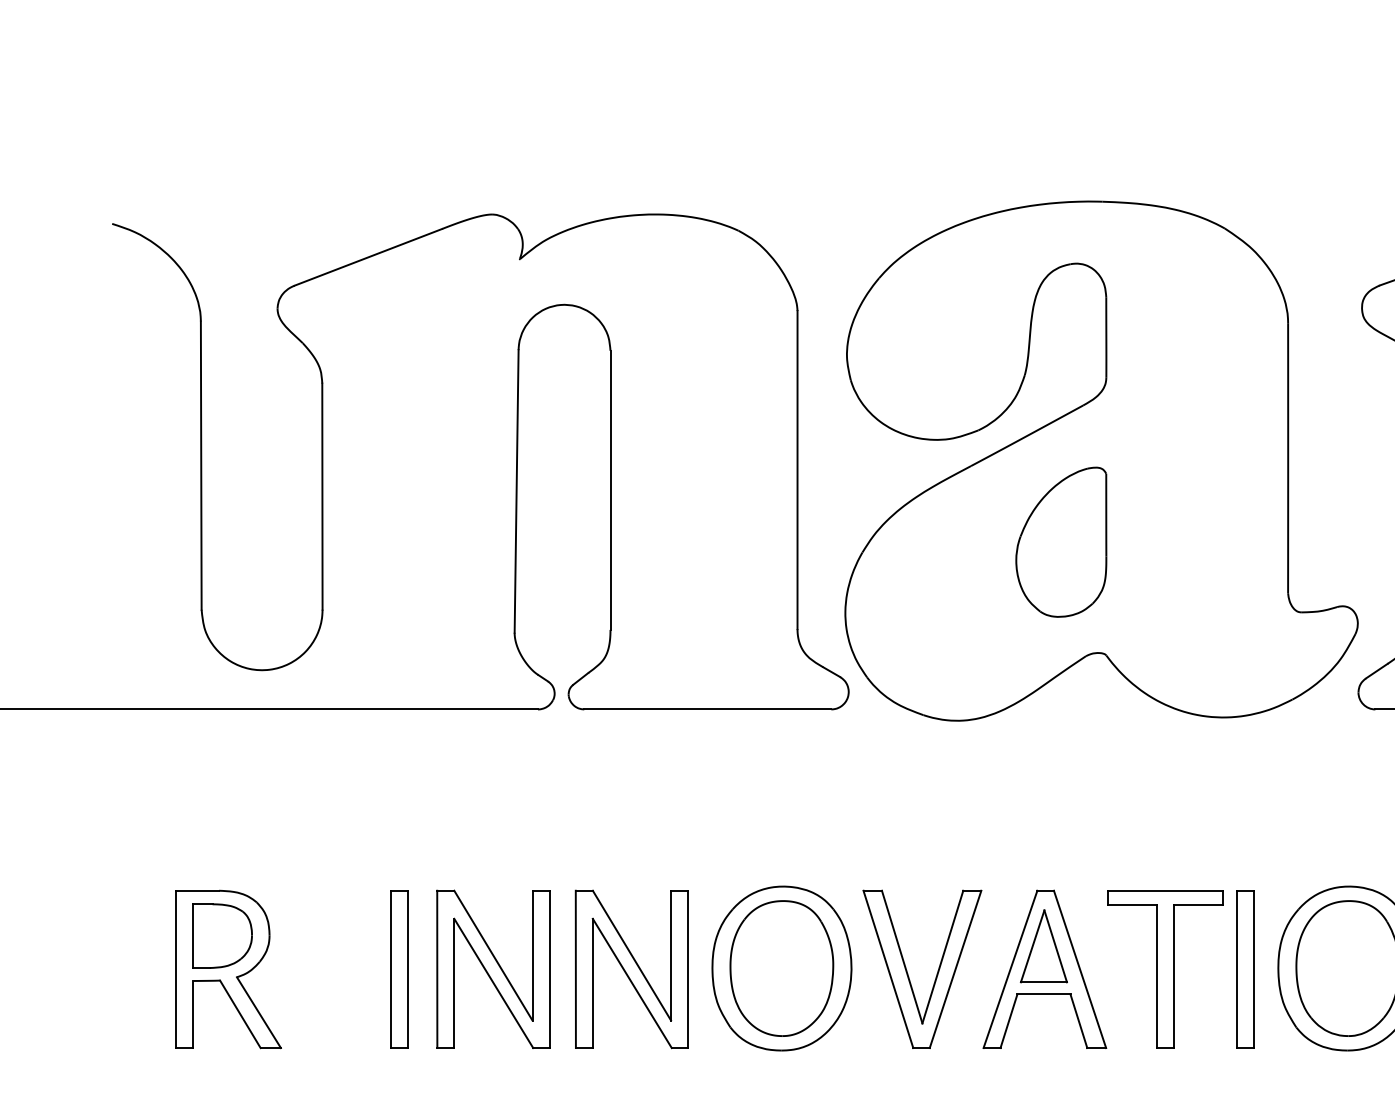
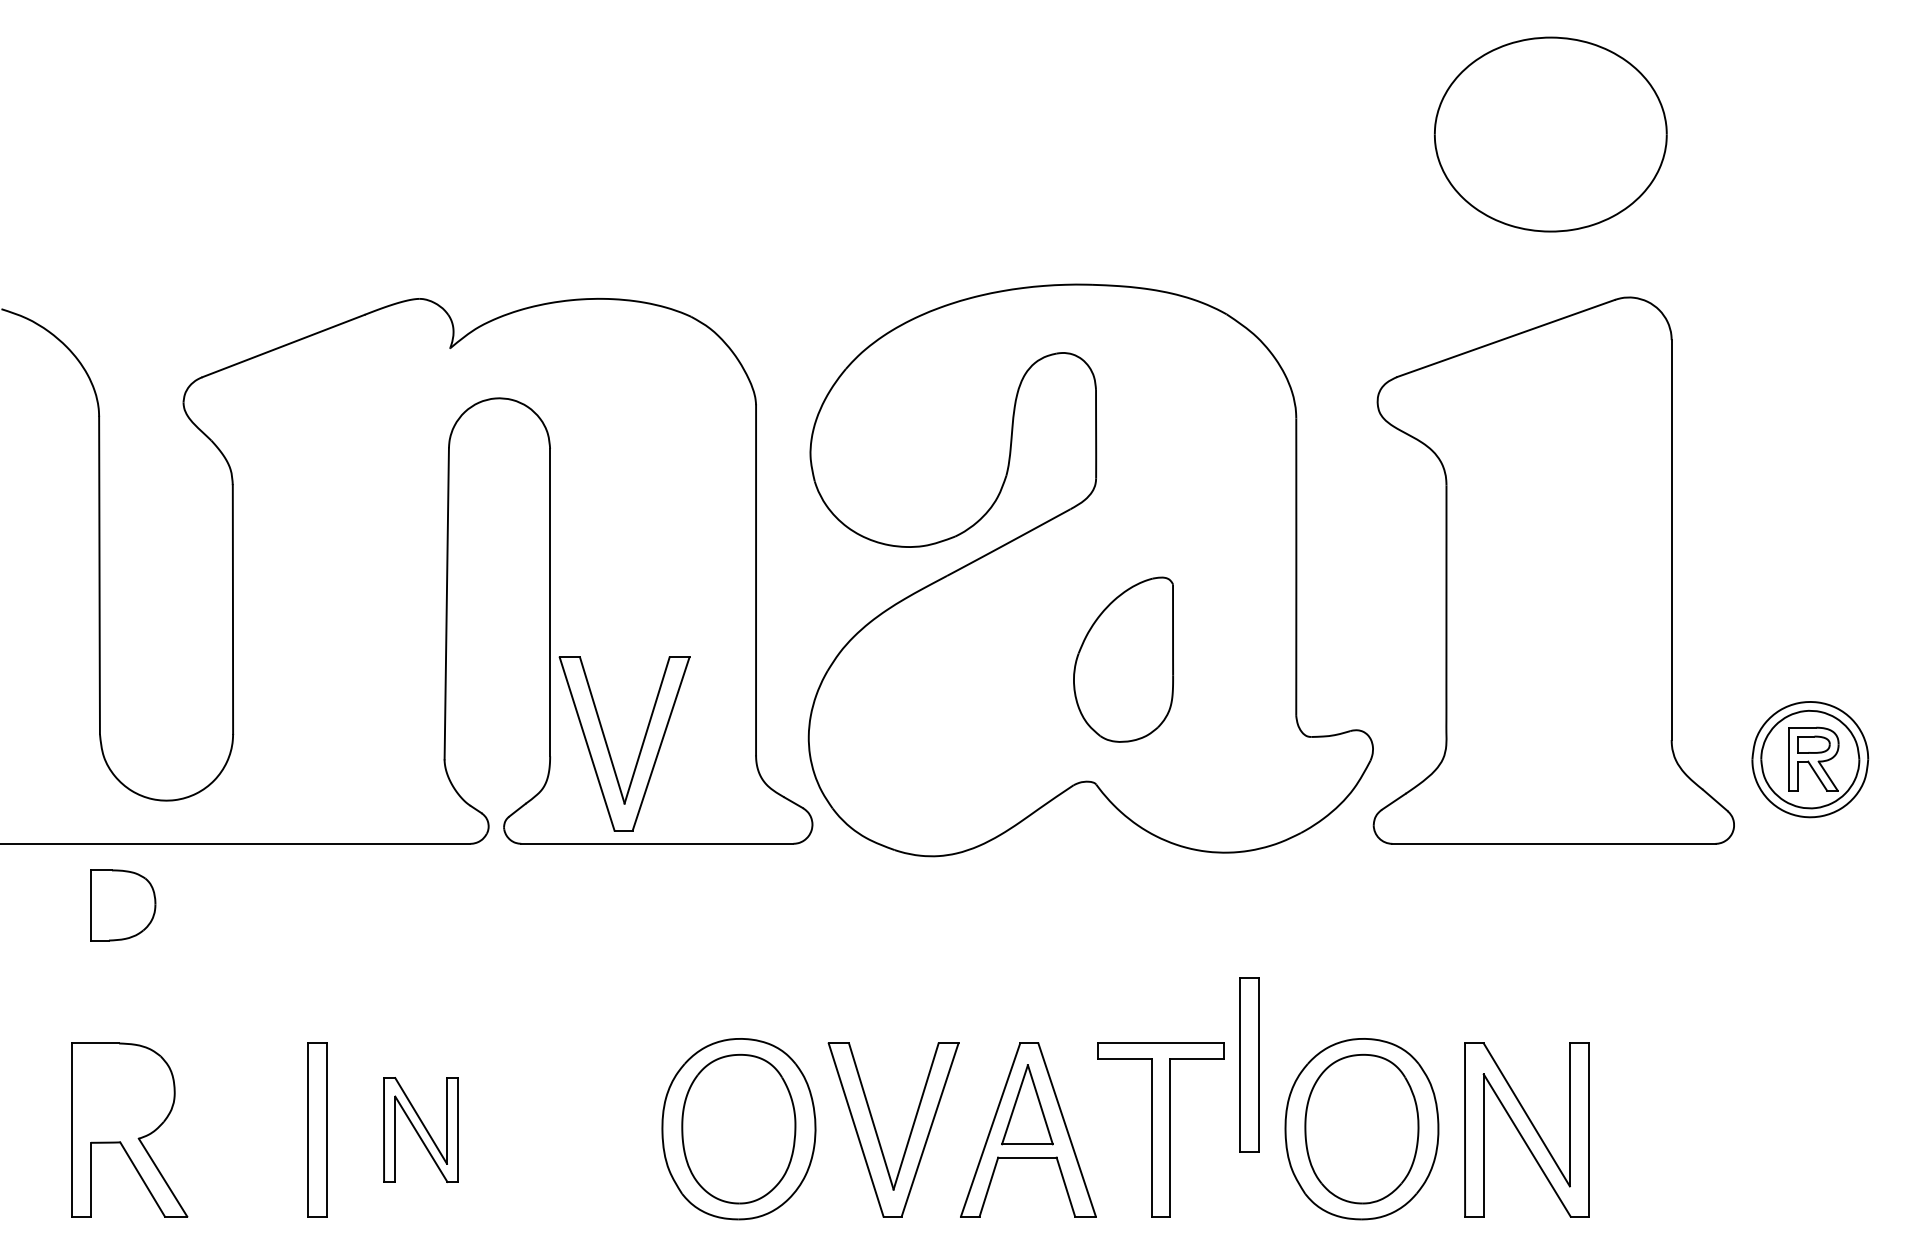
part: (1061, 542) -> (1123, 659), moved
part: (664, 623) -> (609, 749), added
part: (223, 936) -> (123, 905), moved
part: (492, 968) -> (420, 1129), size x0.6
part: (631, 968) -> (573, 1129), removed
part: (1245, 968) -> (1249, 1064), moved

